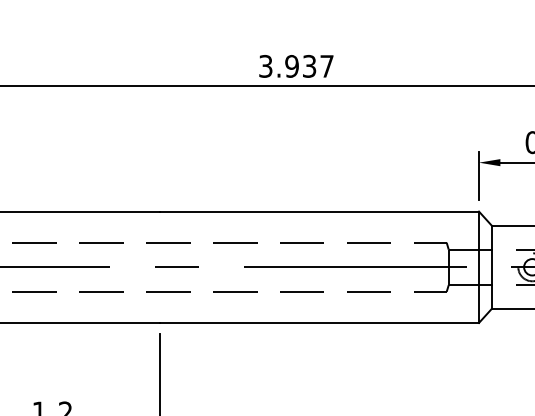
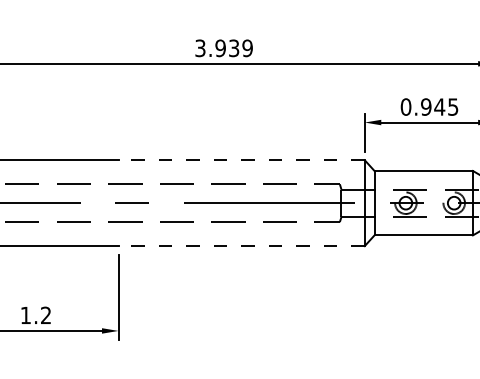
text: (326, 66) -> (247, 48), 3.937 -> 3.939
line: (319, 211) -> (241, 160), solid -> dashed
line: (319, 323) -> (241, 246), solid -> dashed

